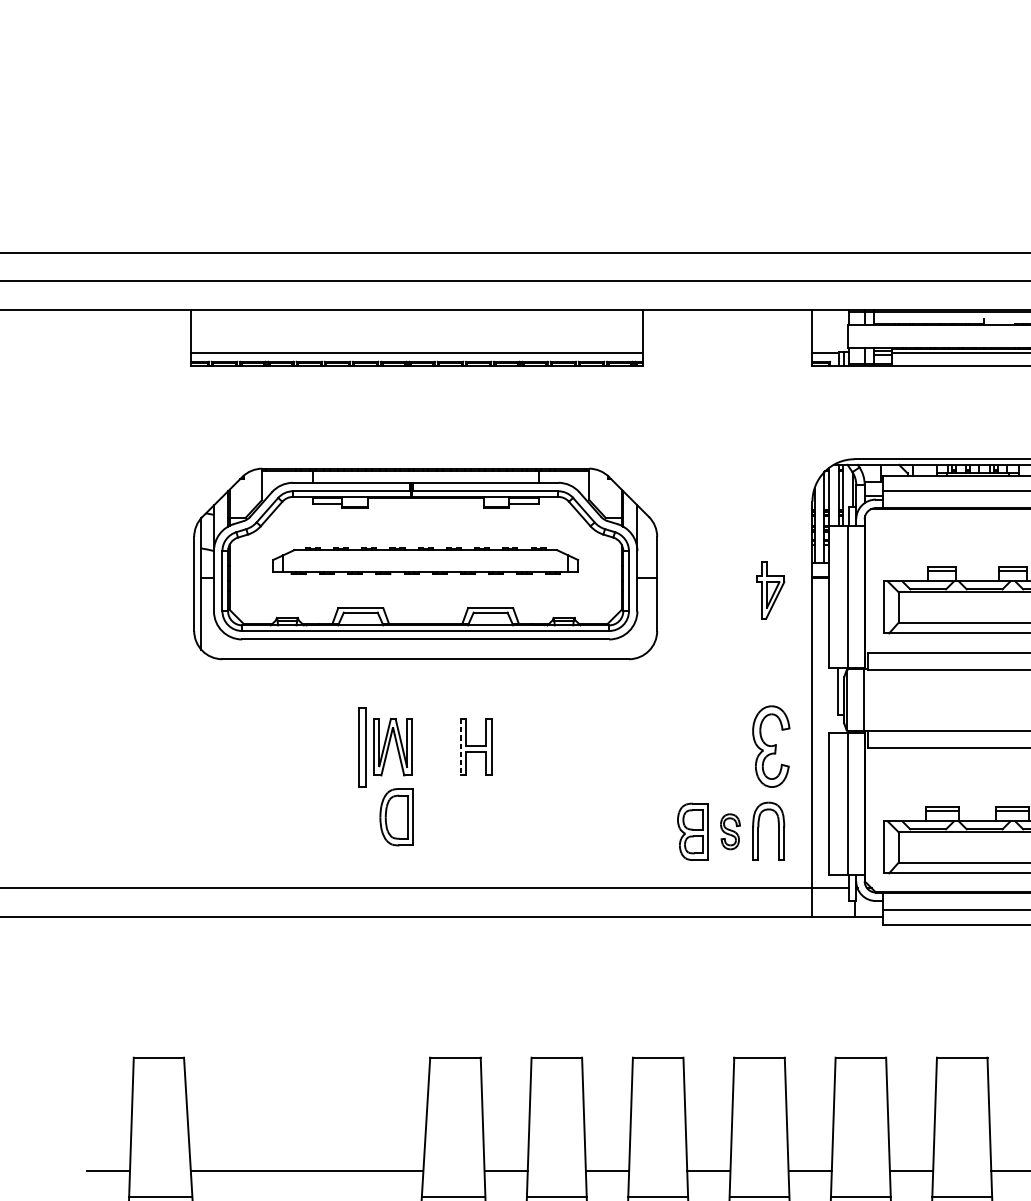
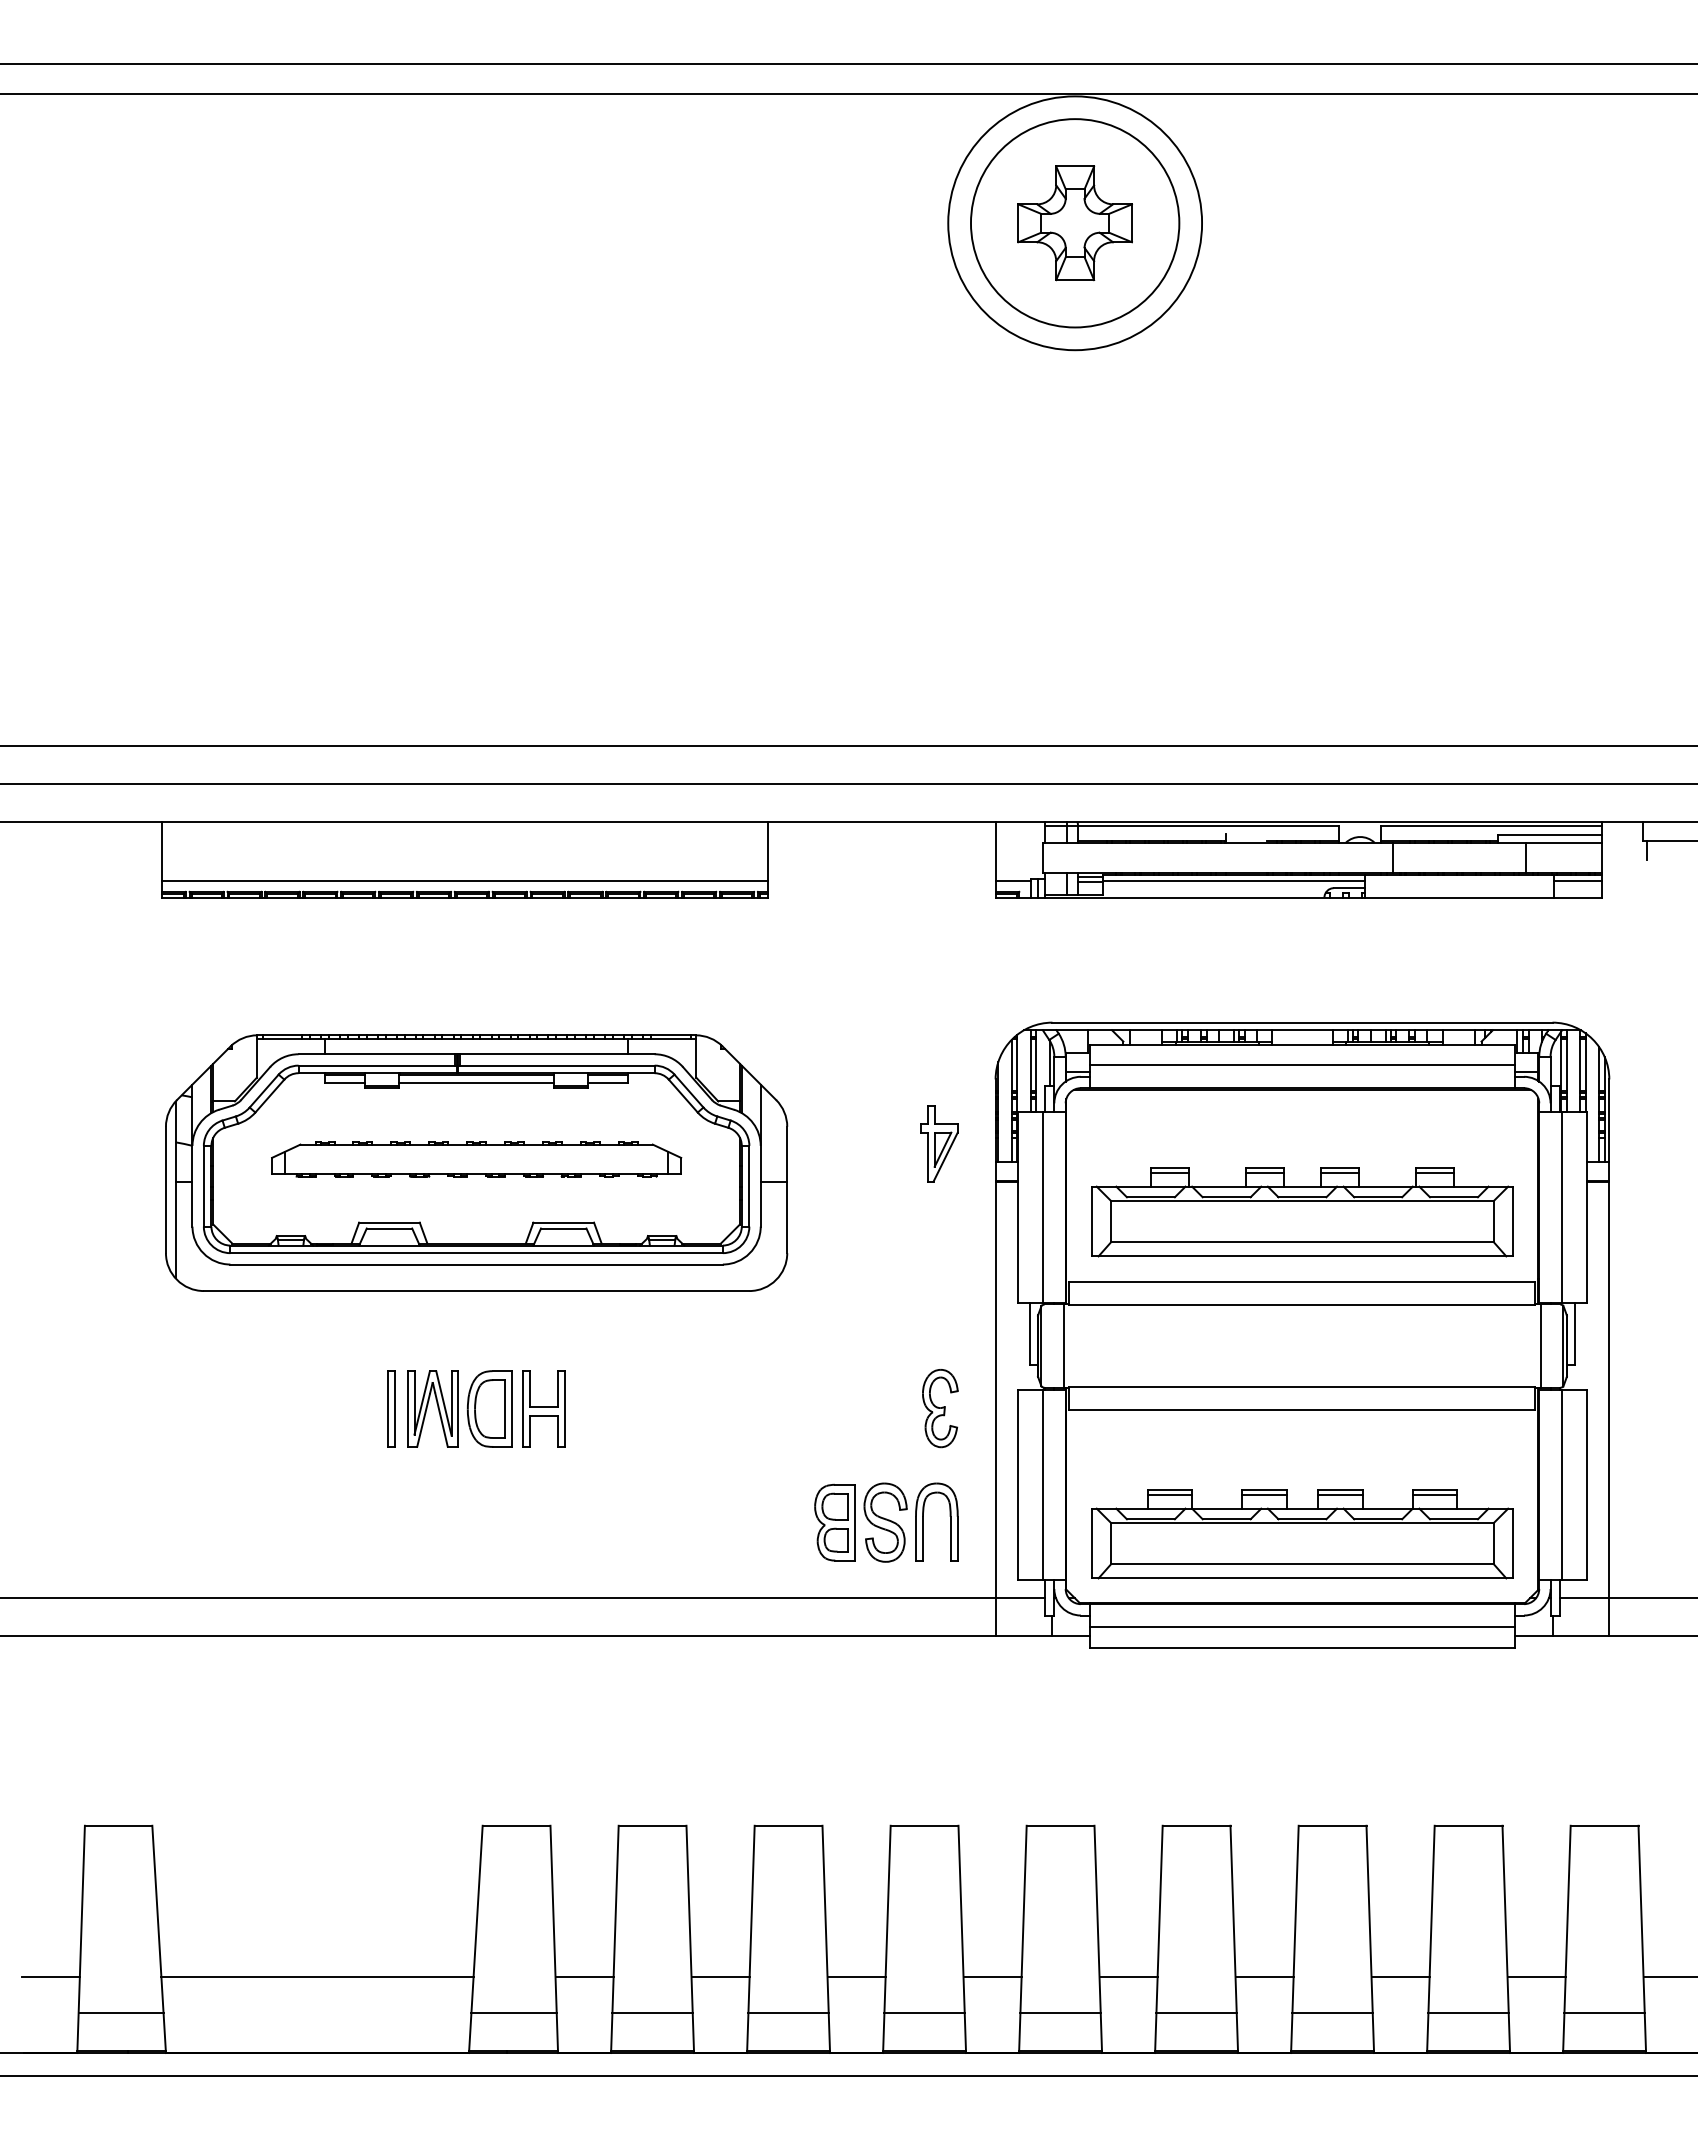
line: (425, 504) -> (476, 1083), added
part: (770, 590) -> (939, 1143), moved
part: (362, 746) -> (391, 1408), size x0.71
part: (771, 746) -> (940, 1408), size x0.71
line: (460, 747) -> (523, 1409), dashed -> solid
part: (396, 816) -> (489, 1408), moved
part: (730, 831) -> (885, 1522), size x1.67

